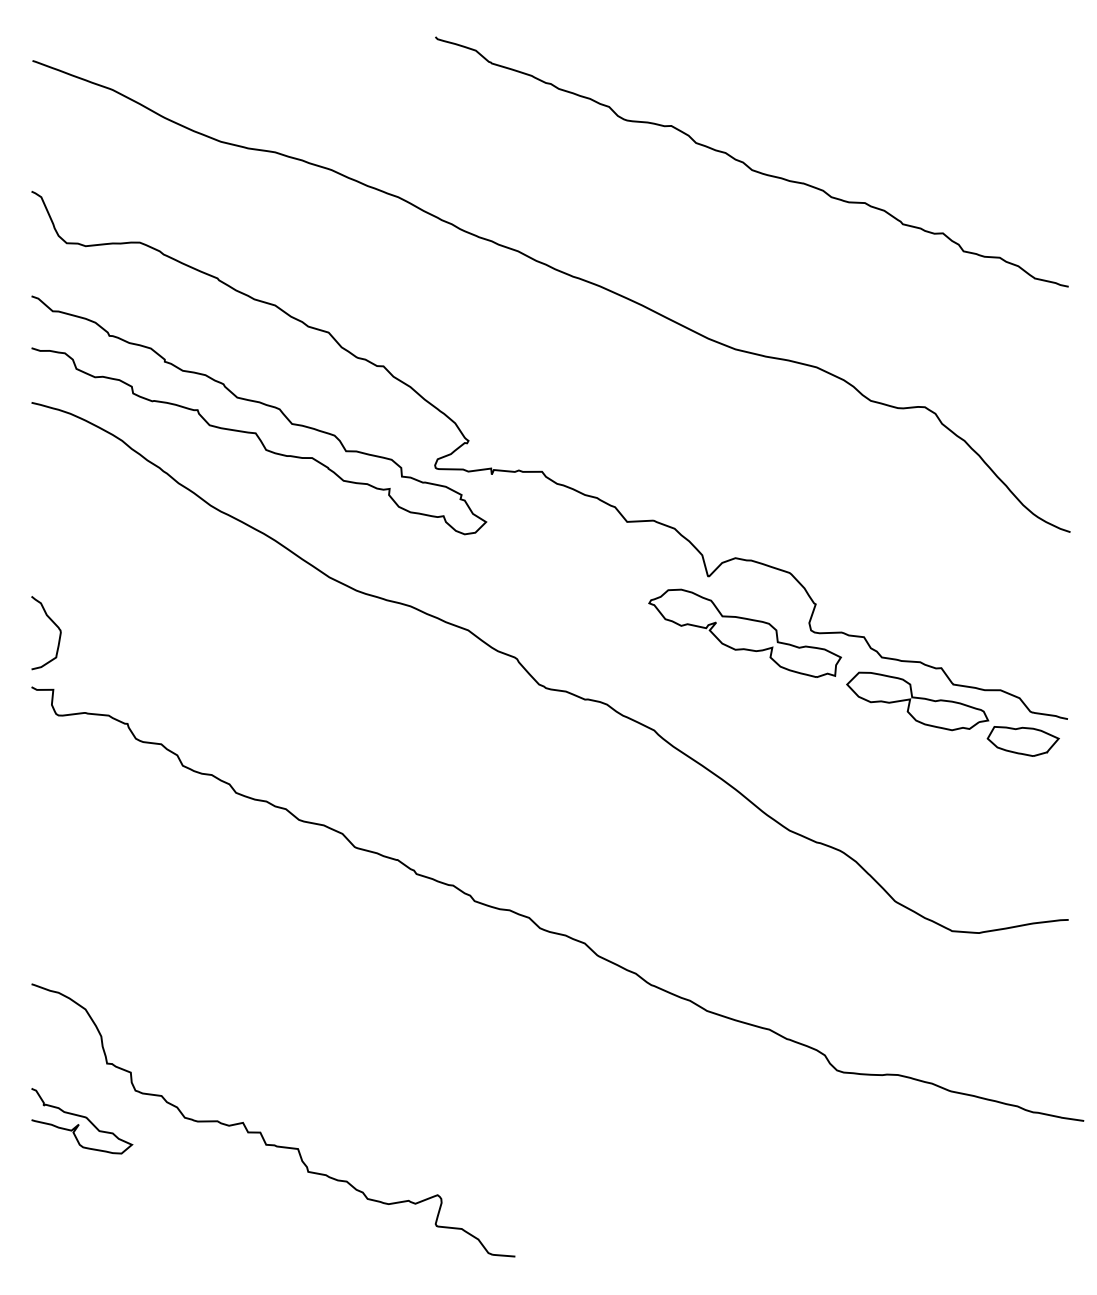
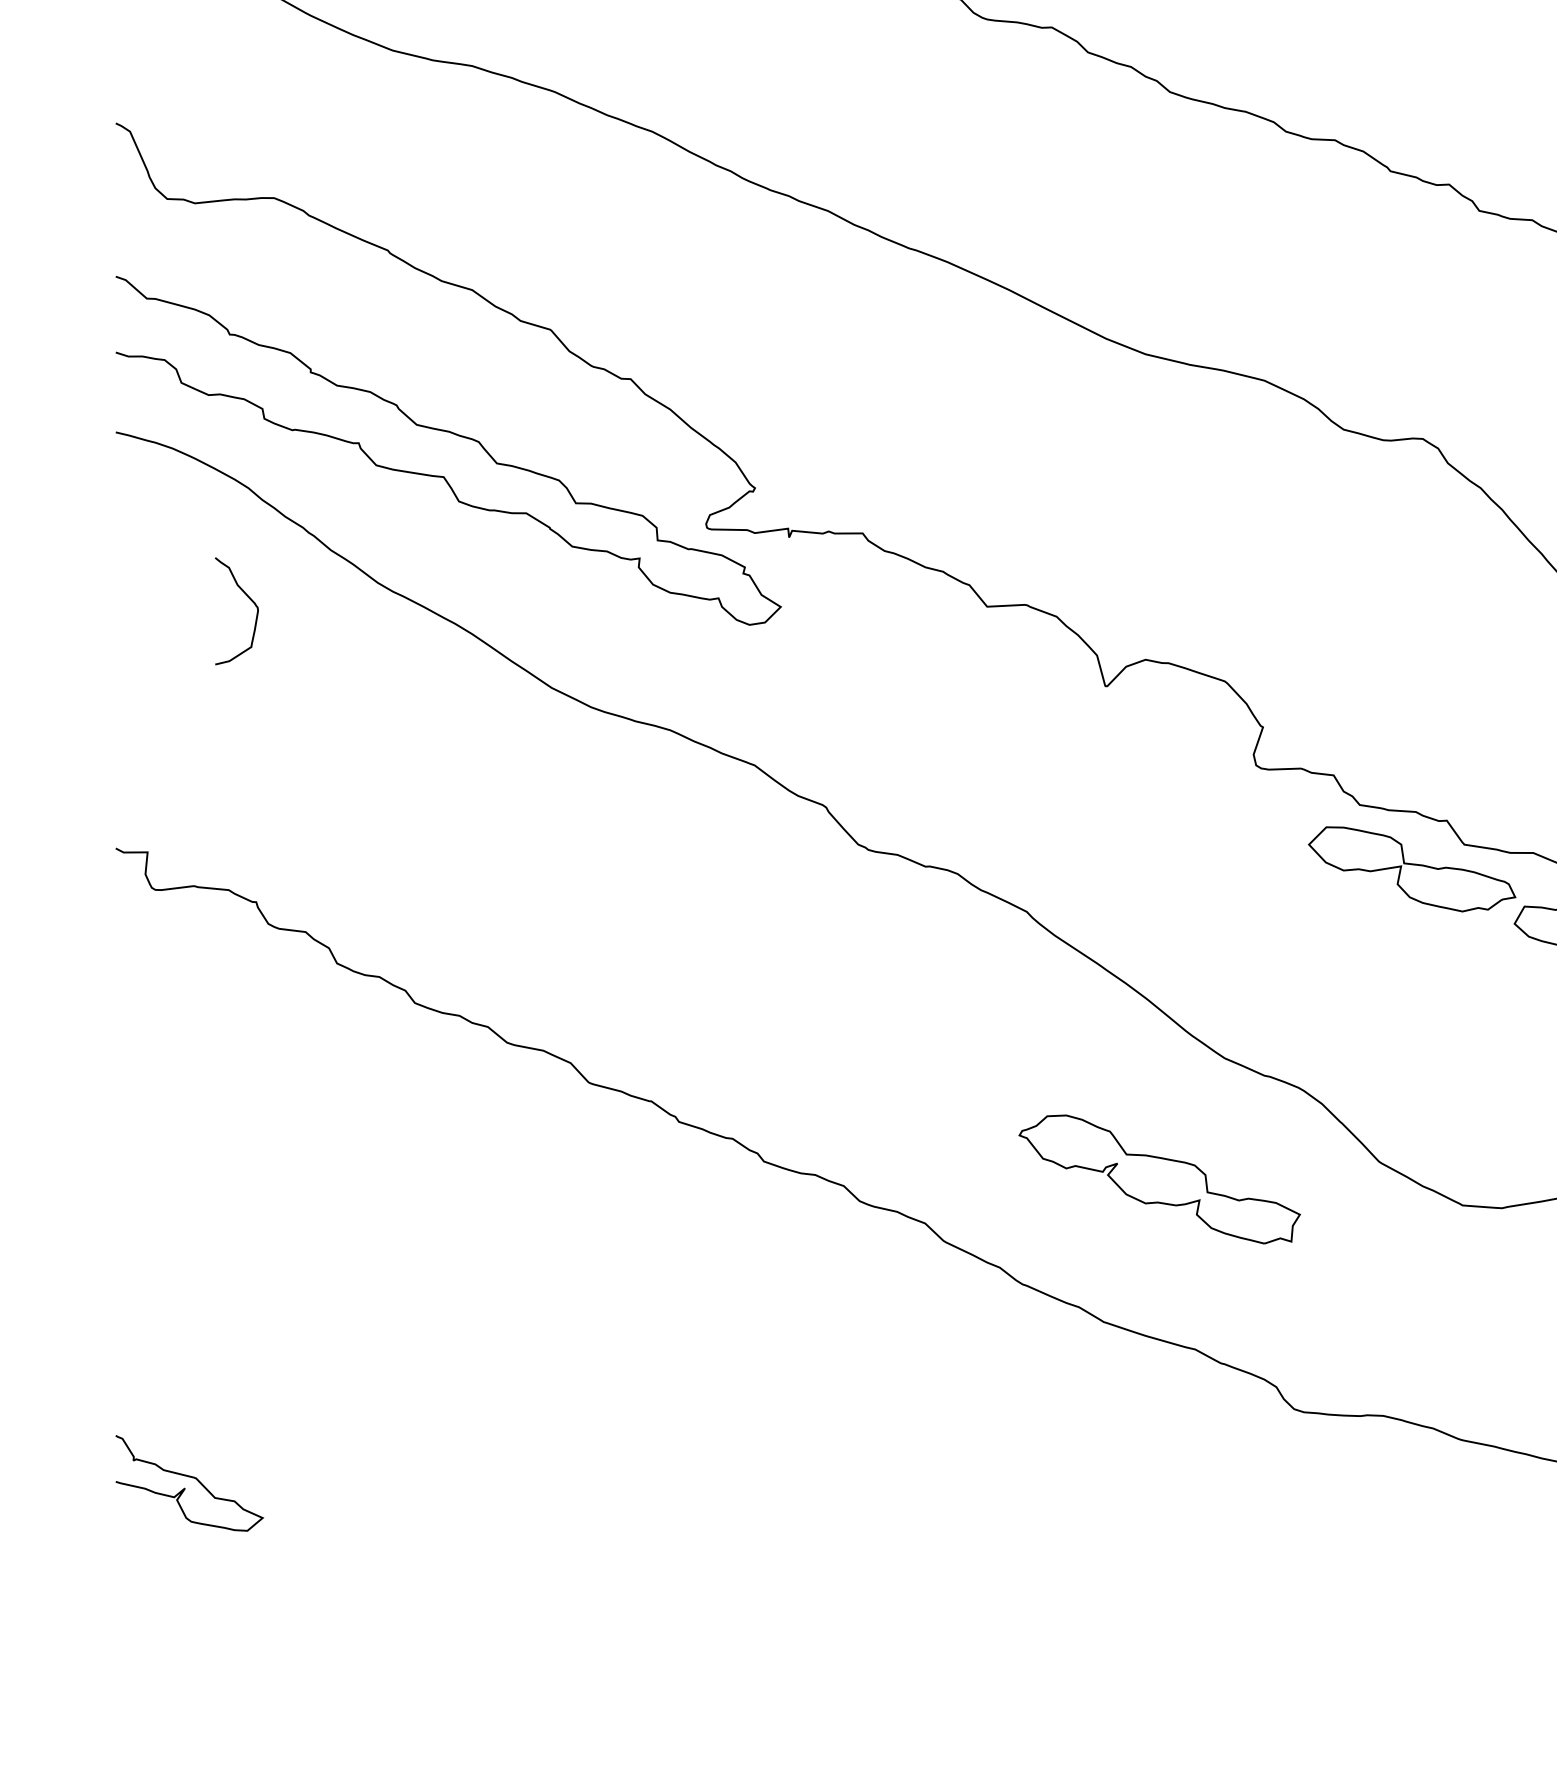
curve: (54, 624) -> (248, 598), moved
part: (744, 632) -> (1158, 1178), moved
curve: (261, 1132) -> (452, 1499), removed

